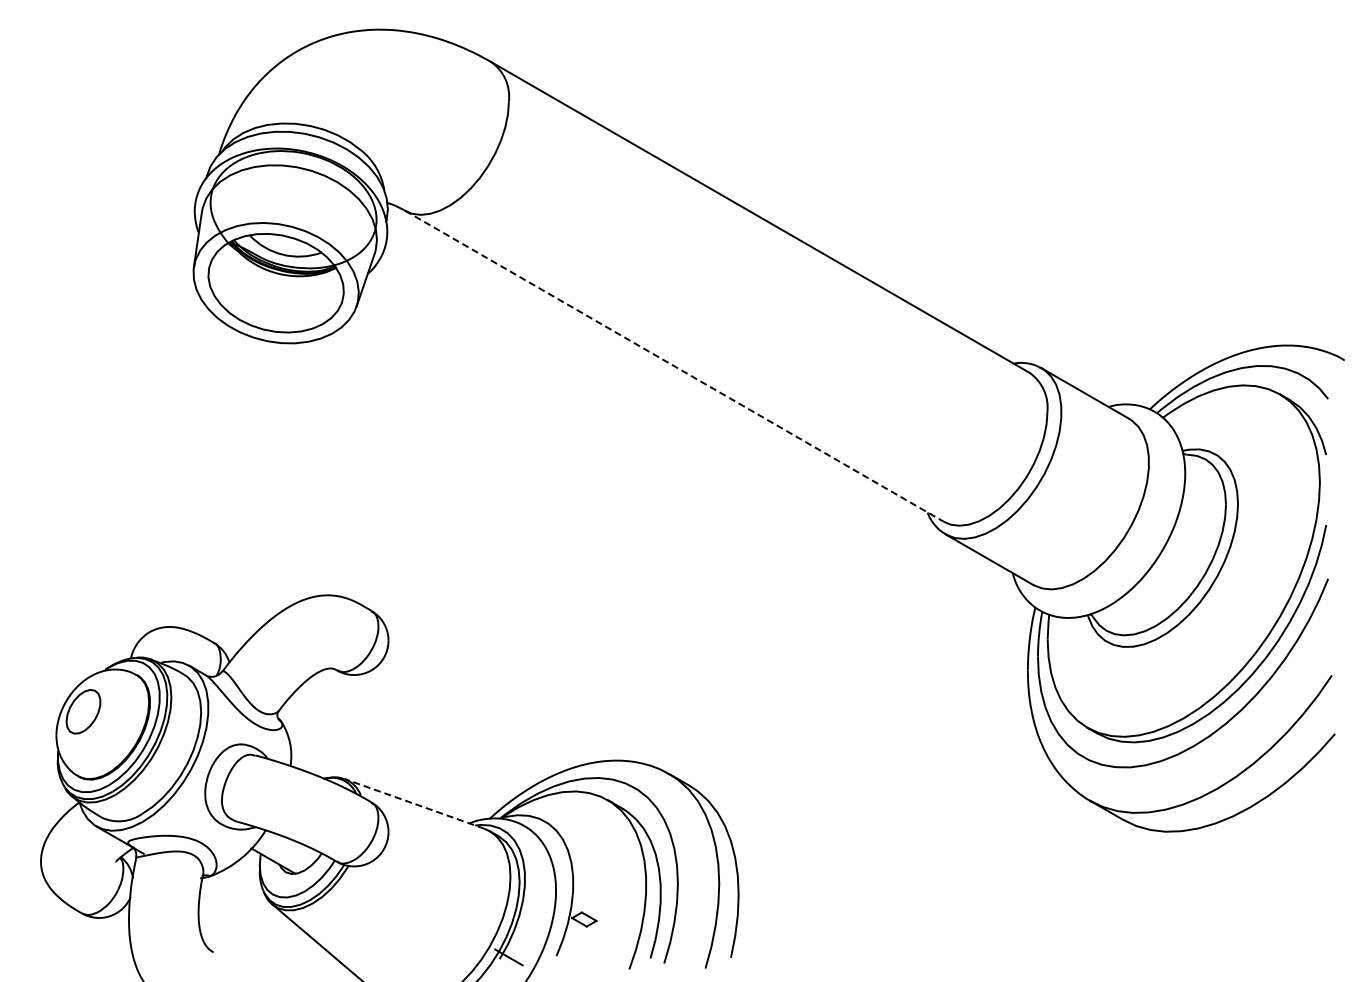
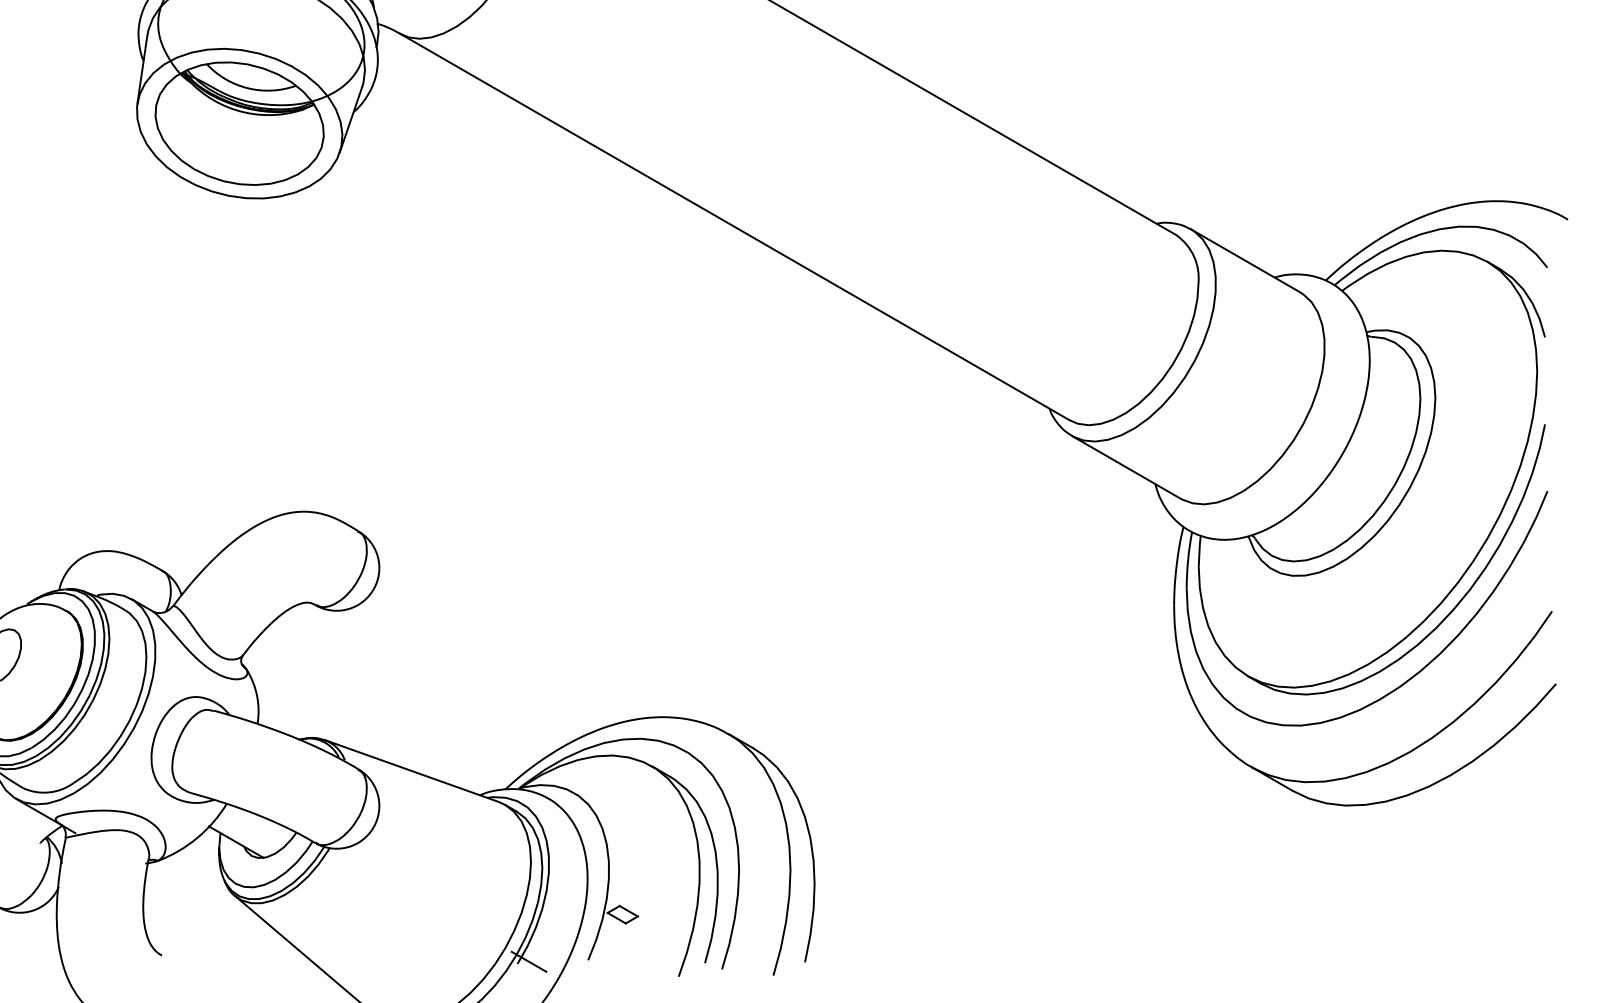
line: (674, 366) -> (734, 227), dashed -> solid
line: (414, 803) -> (411, 770), dashed -> solid

